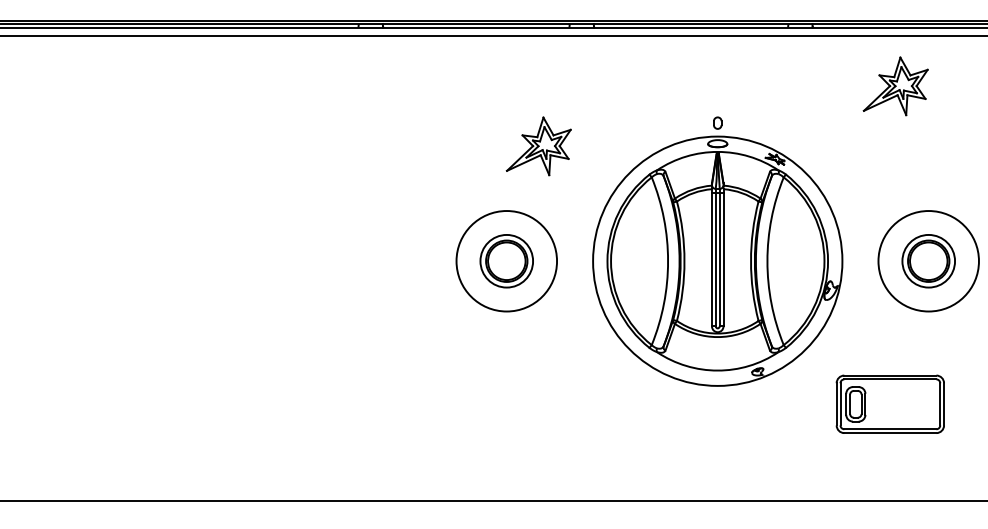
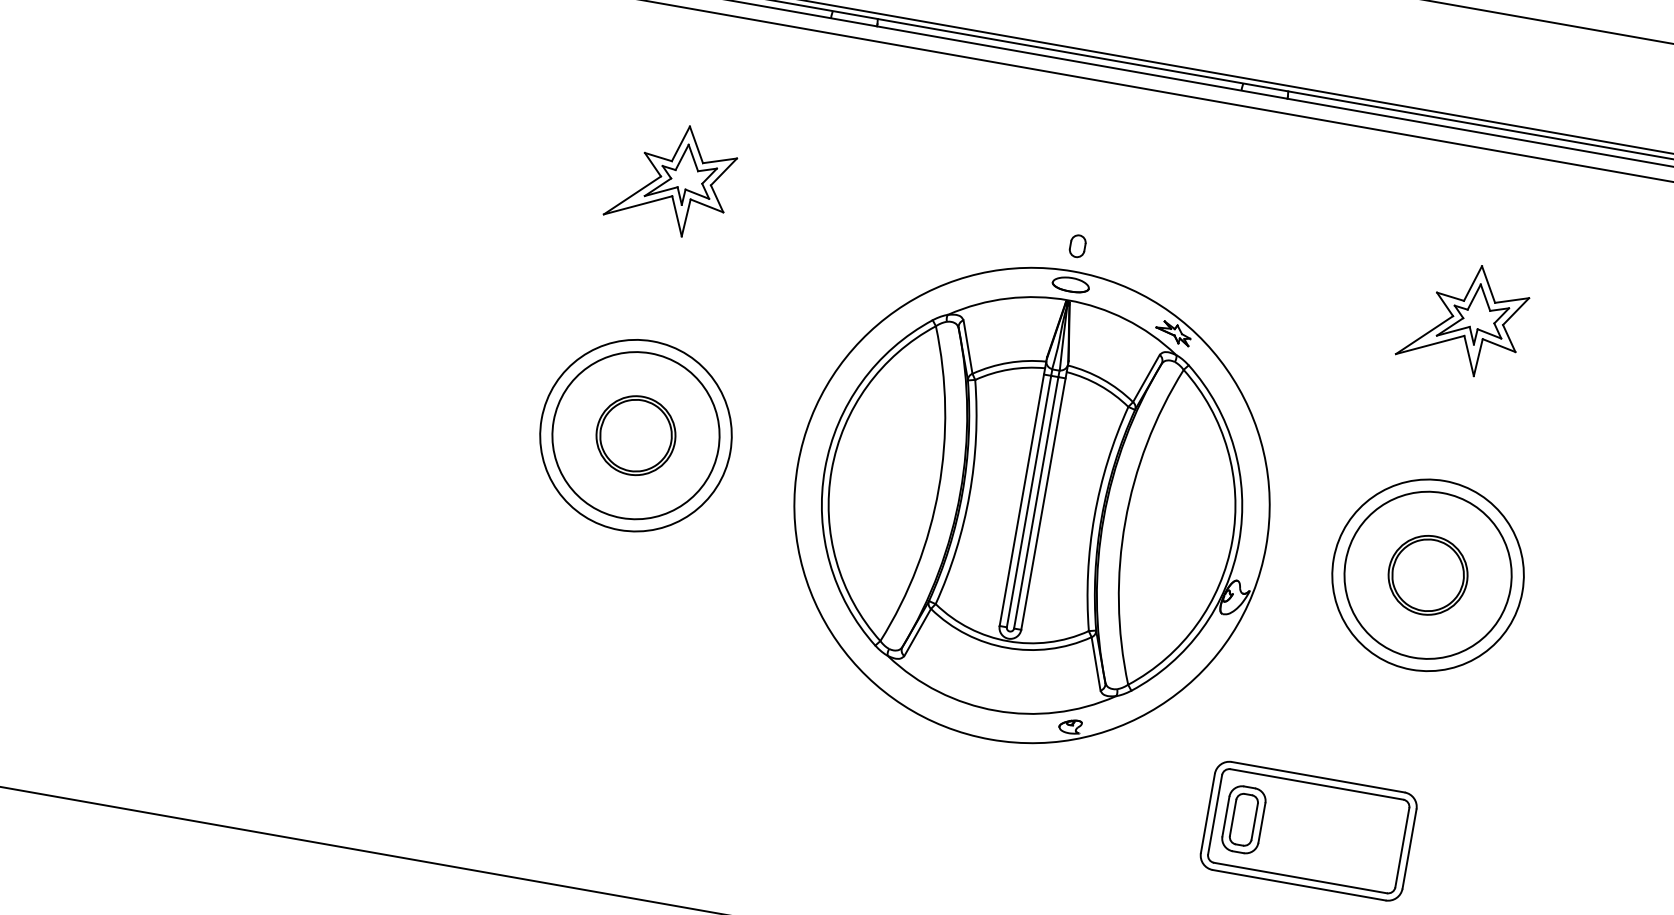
part: (895, 86) -> (1463, 318), moved
part: (538, 146) -> (671, 179), moved
circle: (506, 261) -> (635, 436), size x1.67
circle: (928, 261) -> (1427, 575), size x1.67

